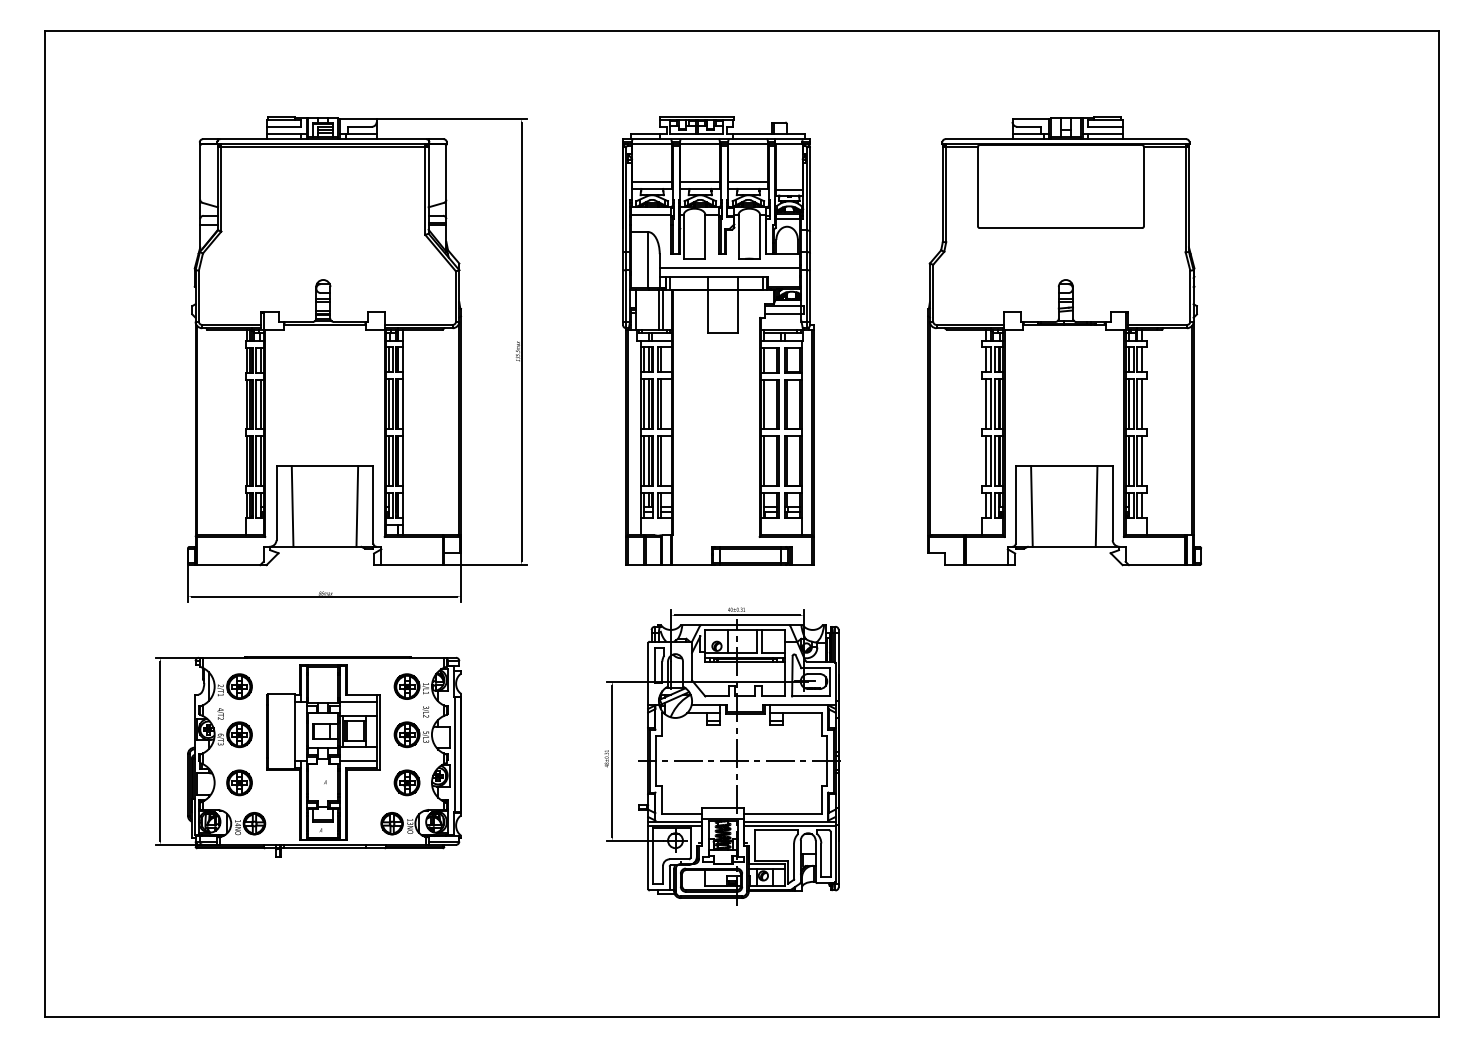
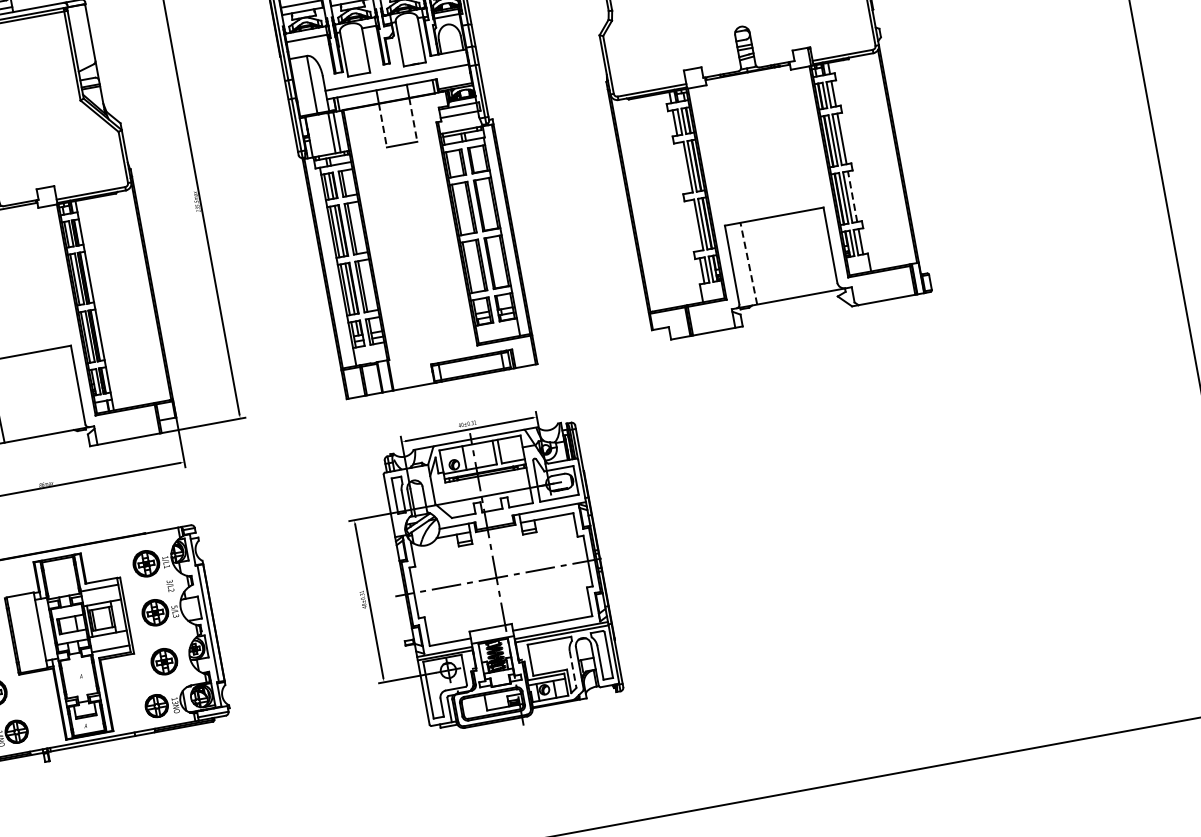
line: (708, 311) -> (383, 125), solid -> dashed
line: (738, 311) -> (413, 119), solid -> dashed
line: (986, 404) -> (683, 168), removed
line: (986, 460) -> (694, 225), removed
line: (1142, 460) -> (852, 196), solid -> dashed
line: (357, 506) -> (62, 389), removed
line: (1031, 506) -> (748, 263), solid -> dashed
line: (1096, 506) -> (814, 251), removed
line: (794, 862) -> (573, 670), solid -> dashed

